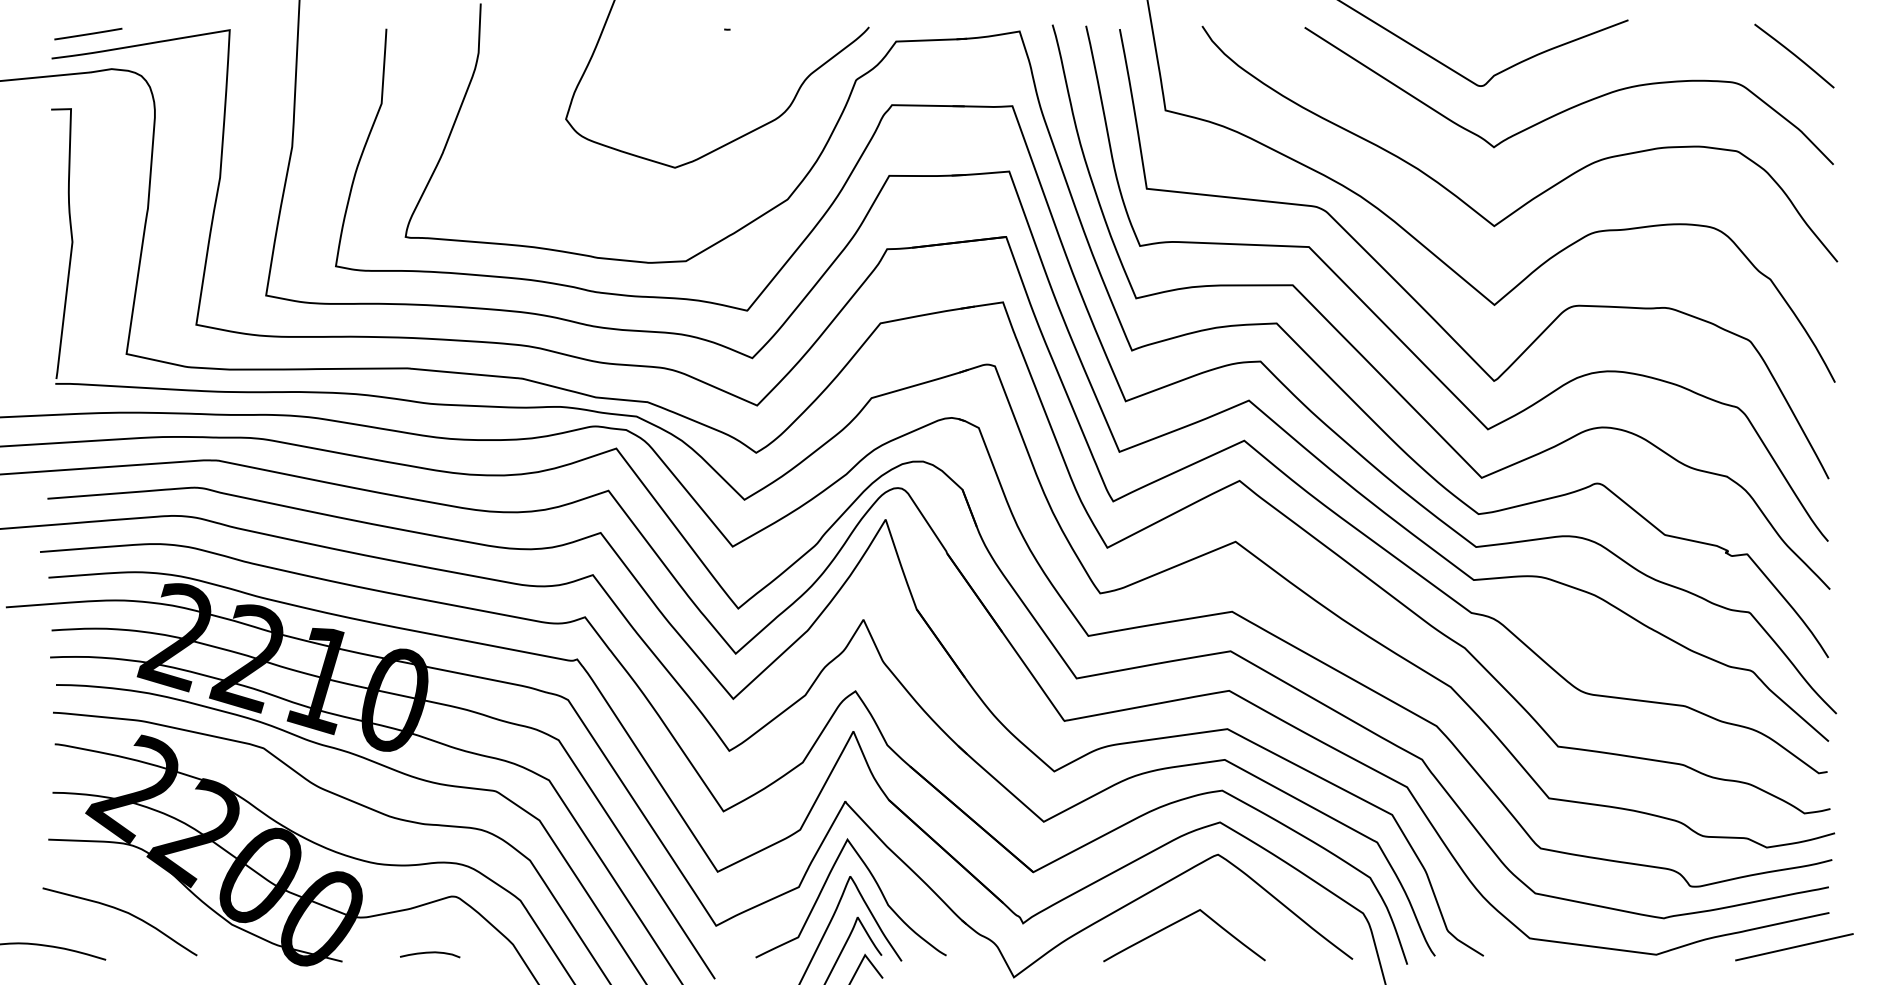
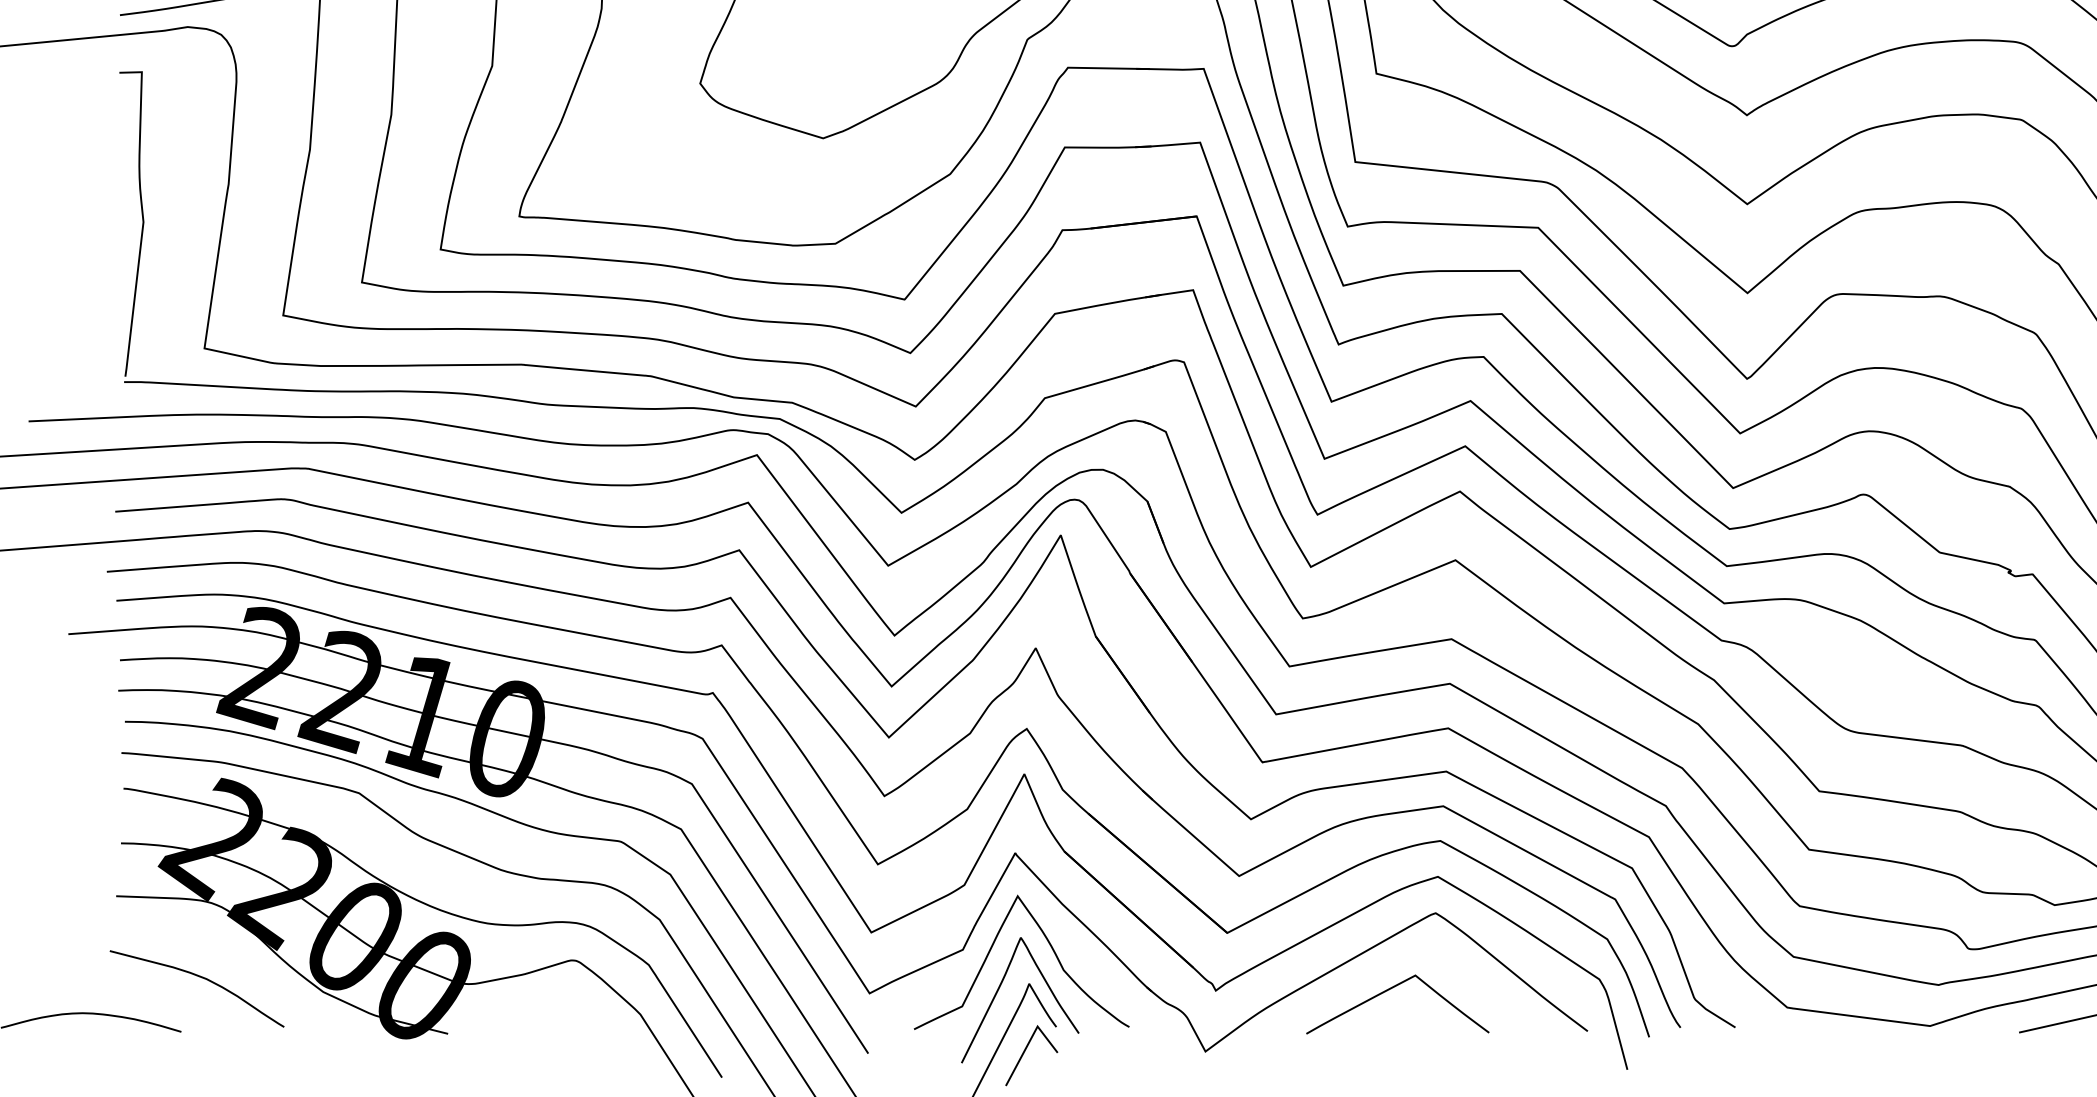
curve: (430, 953) -> (547, 1024), removed

